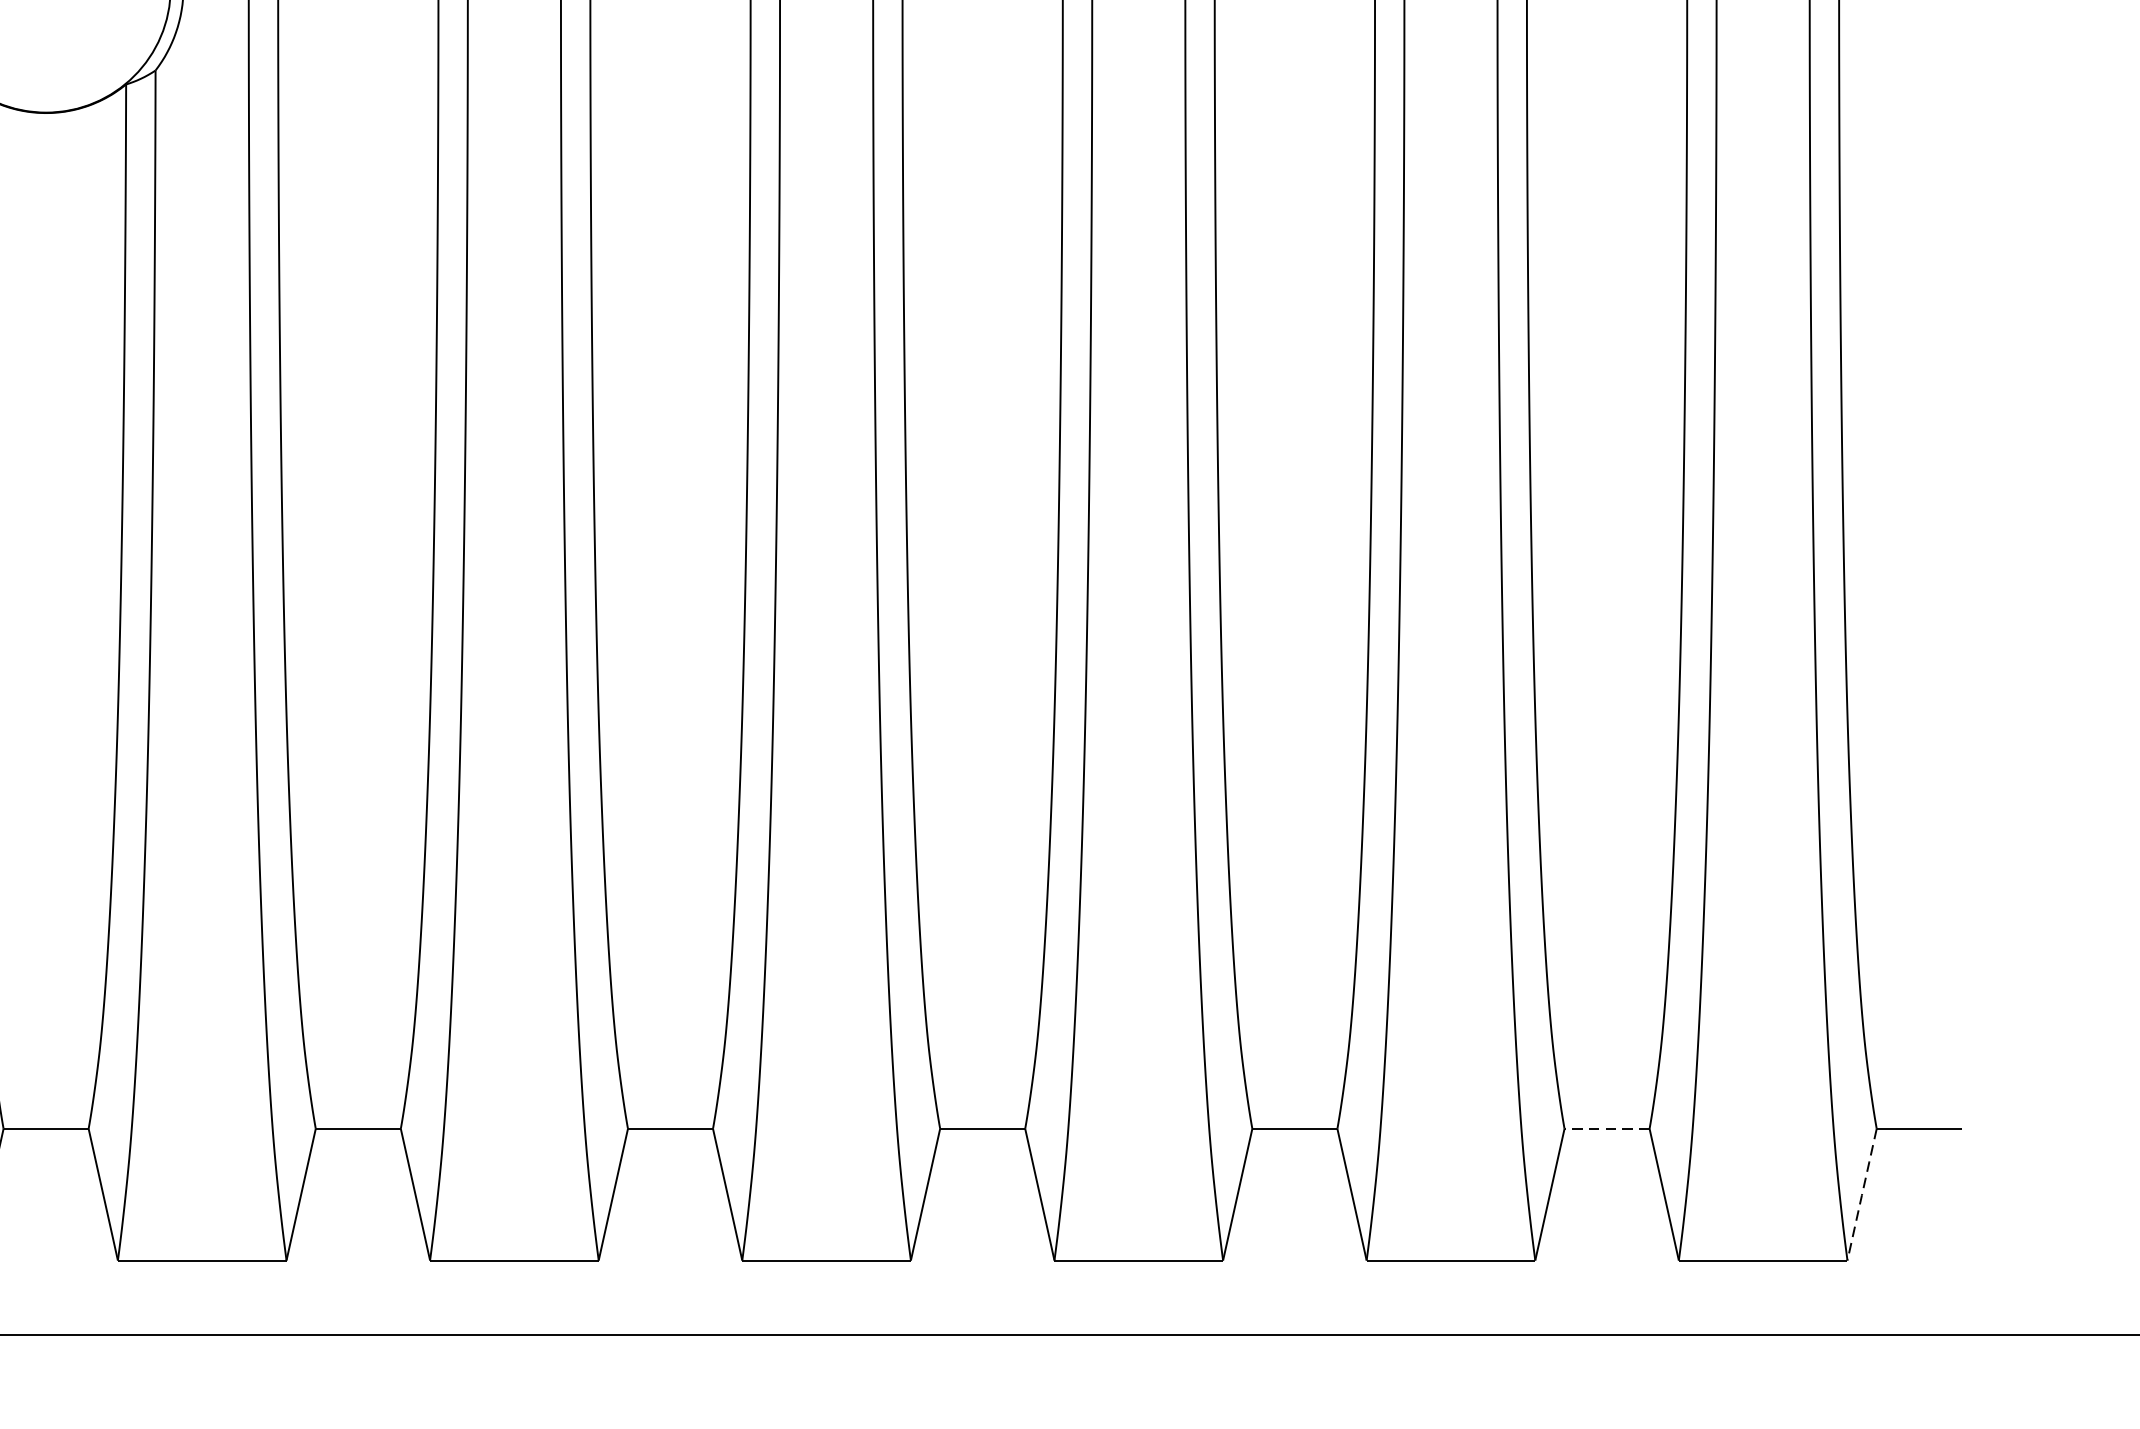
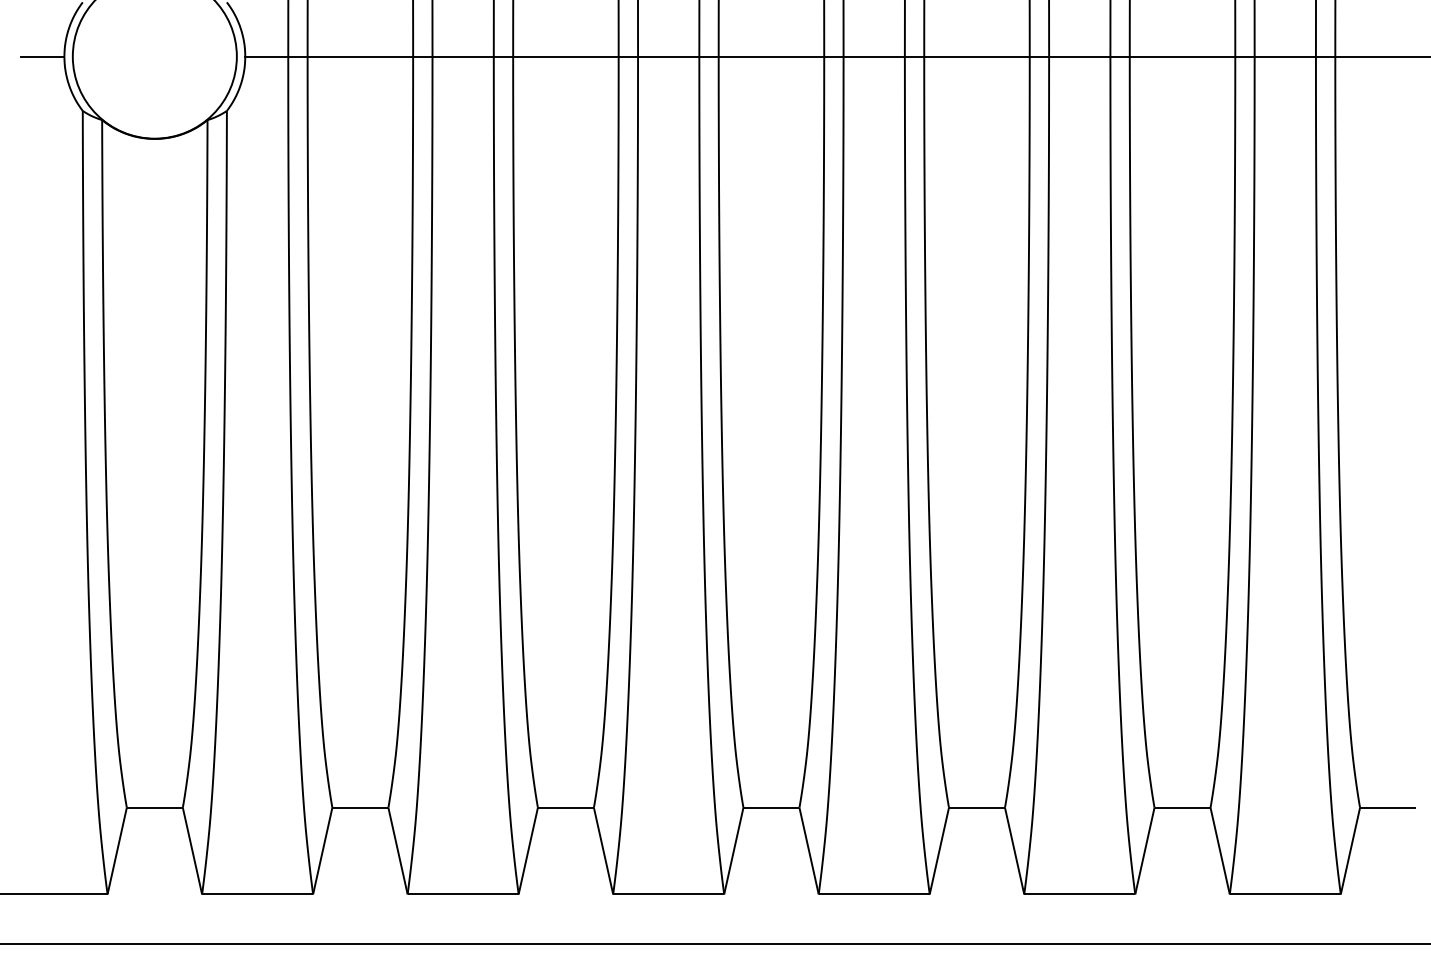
line: (1607, 1128) -> (1182, 807), dashed -> solid
line: (1862, 1193) -> (1350, 850), dashed -> solid

